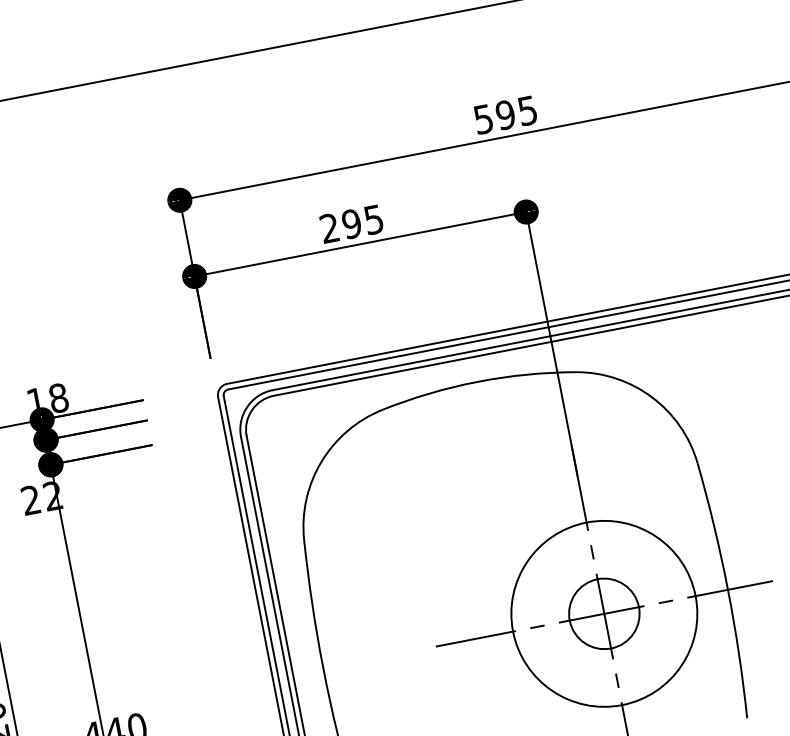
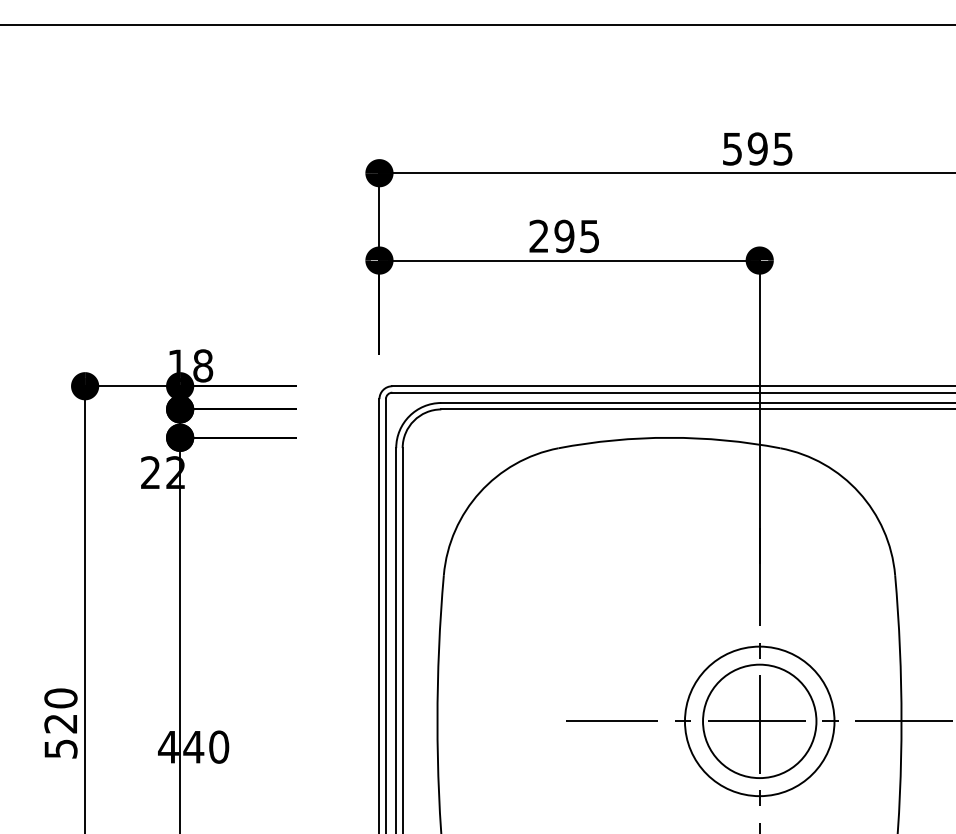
circle: (604, 613) -> (759, 721), size x0.71
circle: (604, 613) -> (759, 721), size x1.43

